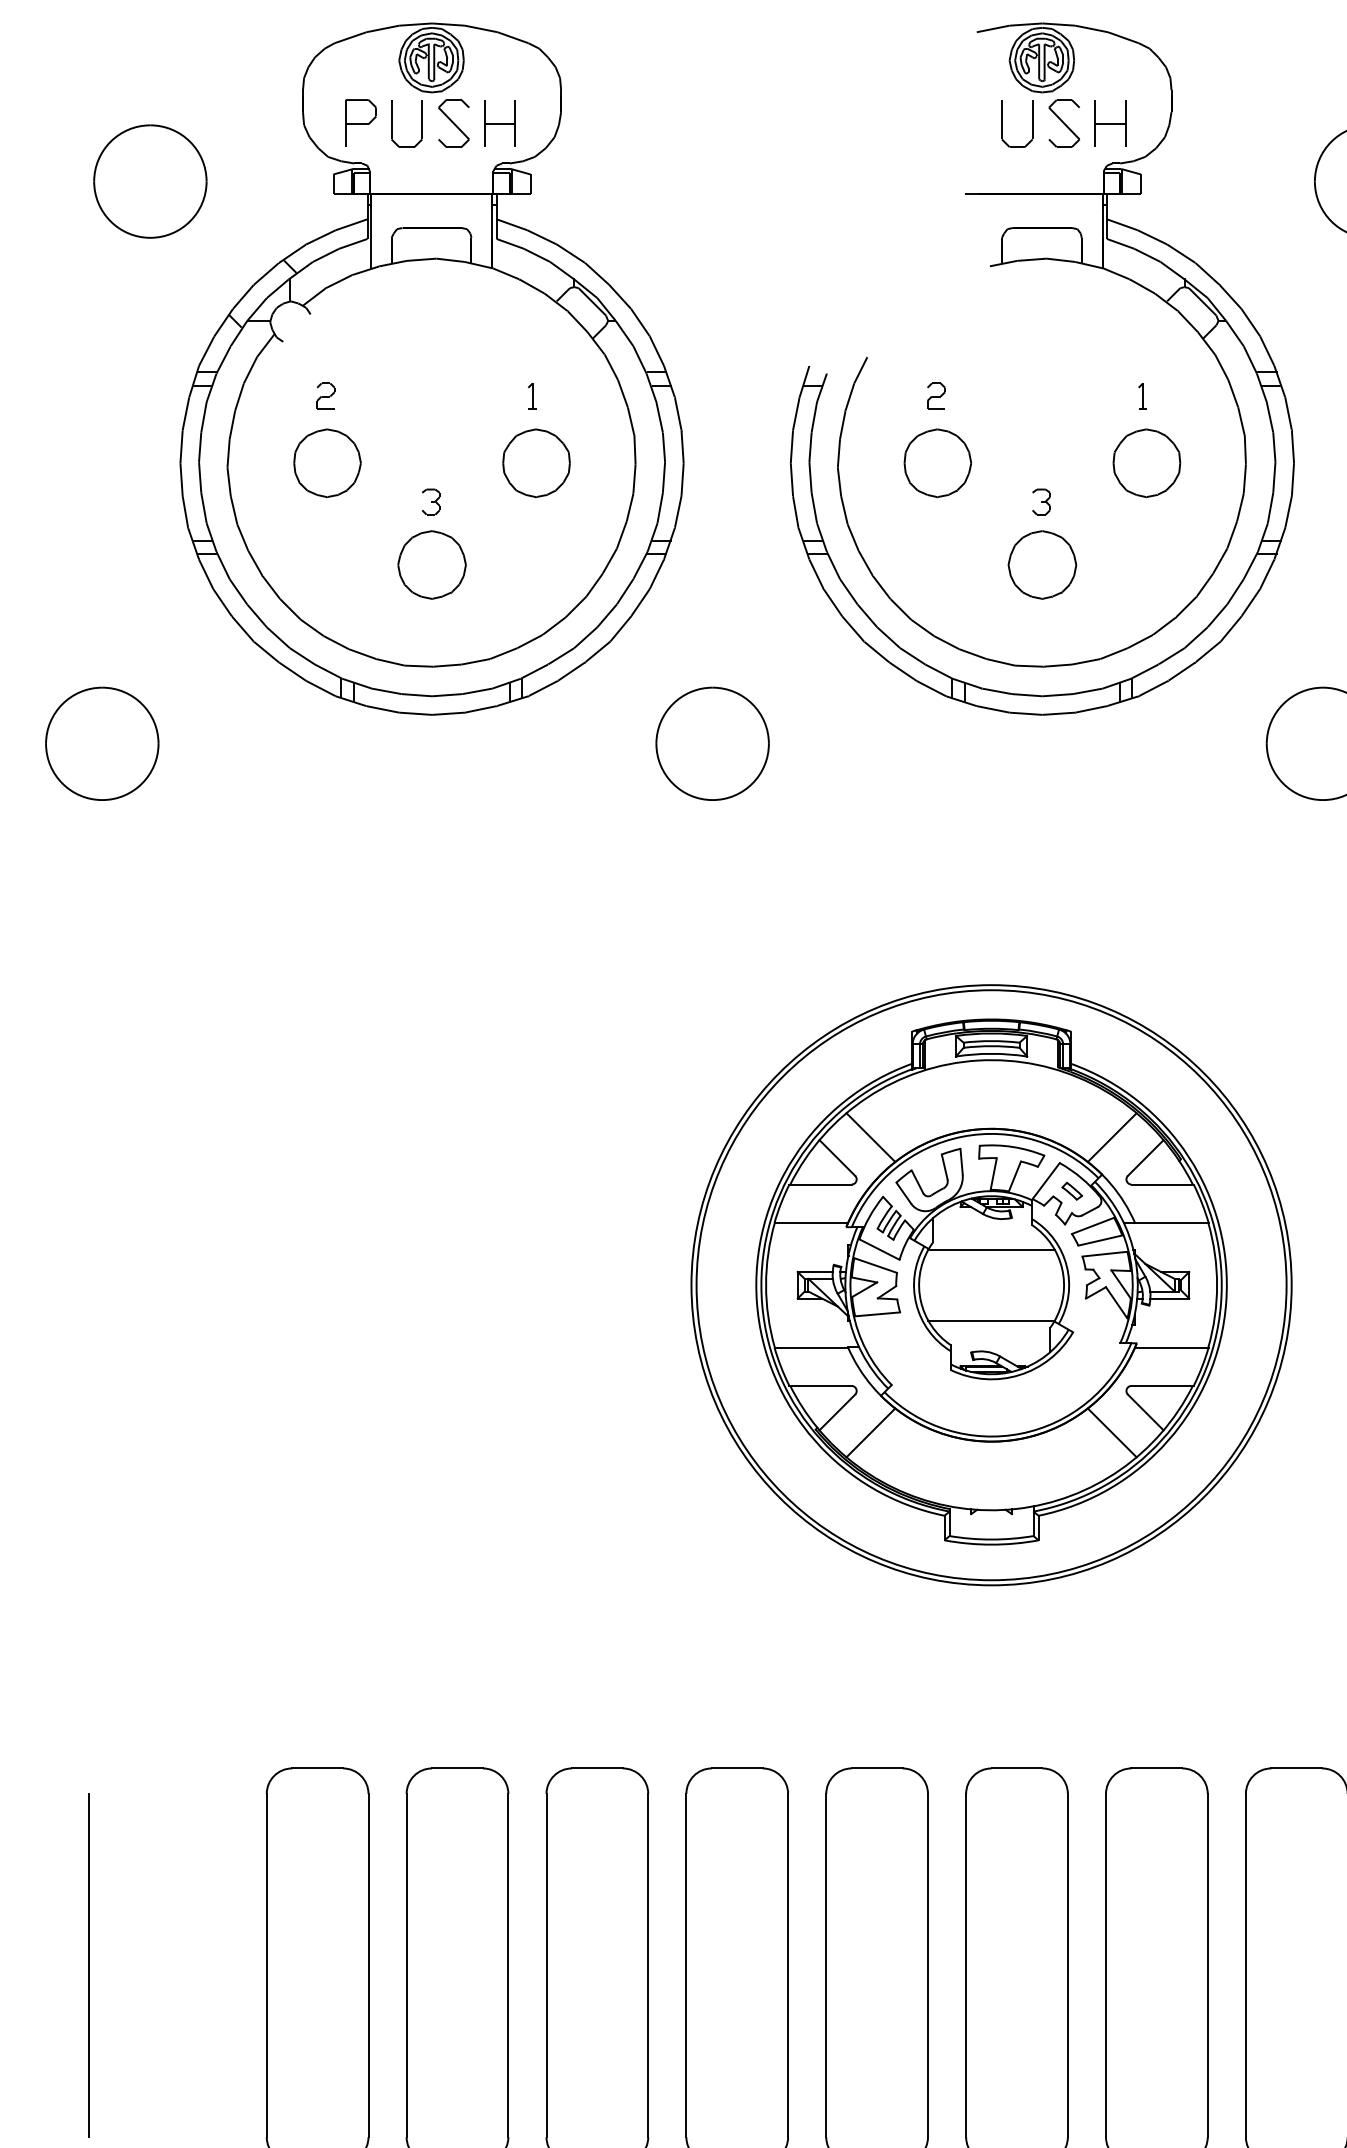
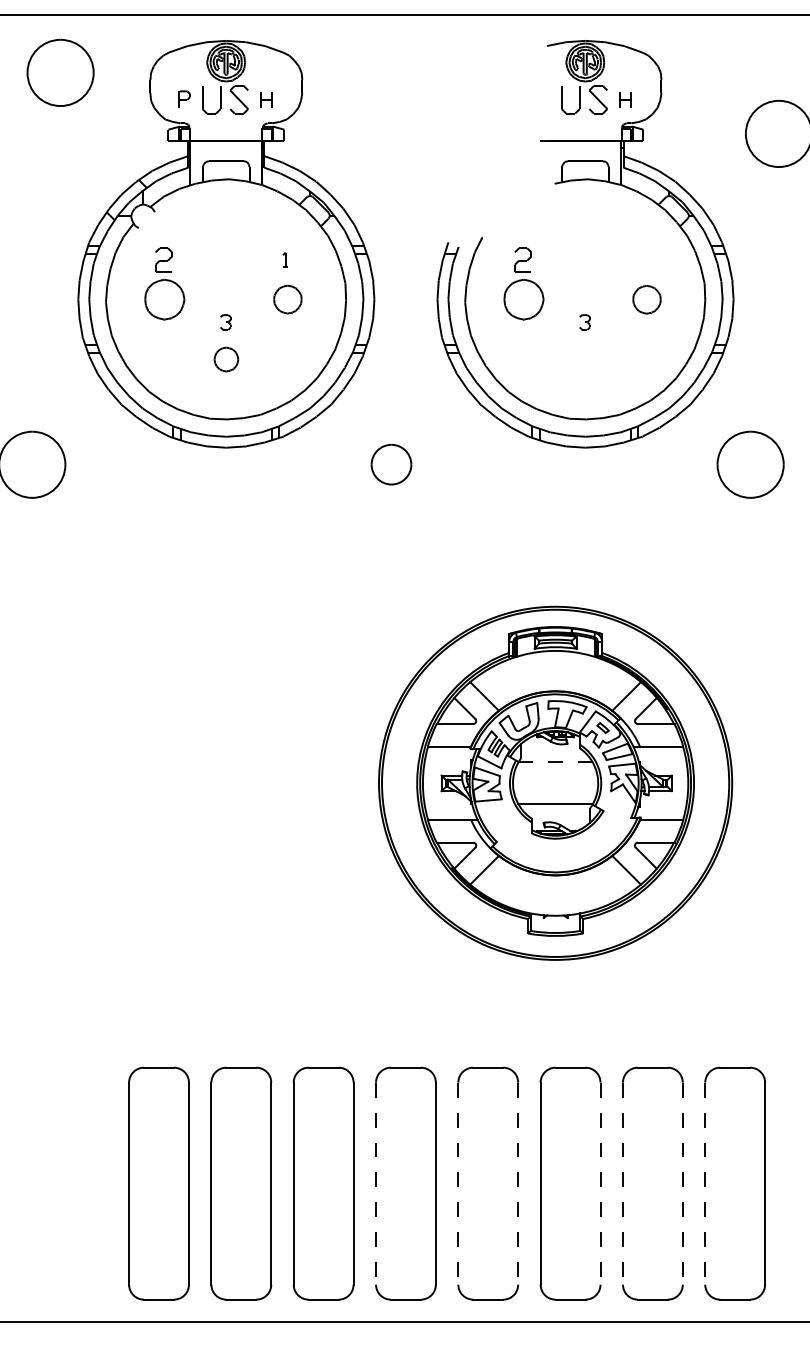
part: (360, 123) -> (184, 99), size x0.6
part: (498, 123) -> (265, 99), size x0.6
part: (1108, 123) -> (624, 99), size x0.6
part: (150, 180) -> (60, 72), moved
part: (325, 394) -> (163, 259), size x1.6
part: (935, 394) -> (522, 259), size x1.6
part: (1140, 394) -> (643, 259), removed
part: (535, 462) -> (287, 299), size x0.7
part: (1146, 462) -> (646, 299), size x0.7
part: (432, 564) -> (226, 359), size x0.6
part: (1042, 564) -> (585, 359), removed
part: (712, 743) -> (391, 464), size x0.6
line: (991, 1249) -> (555, 762), solid -> dashed
line: (89, 1965) -> (24, 1183), removed
line: (687, 1966) -> (376, 1184), solid -> dashed
line: (826, 1966) -> (458, 1184), solid -> dashed
line: (928, 1966) -> (518, 1184), solid -> dashed
line: (1067, 1966) -> (600, 1184), solid -> dashed
line: (1105, 1966) -> (622, 1184), solid -> dashed
line: (1207, 1966) -> (682, 1184), solid -> dashed
line: (1246, 1966) -> (705, 1184), solid -> dashed

